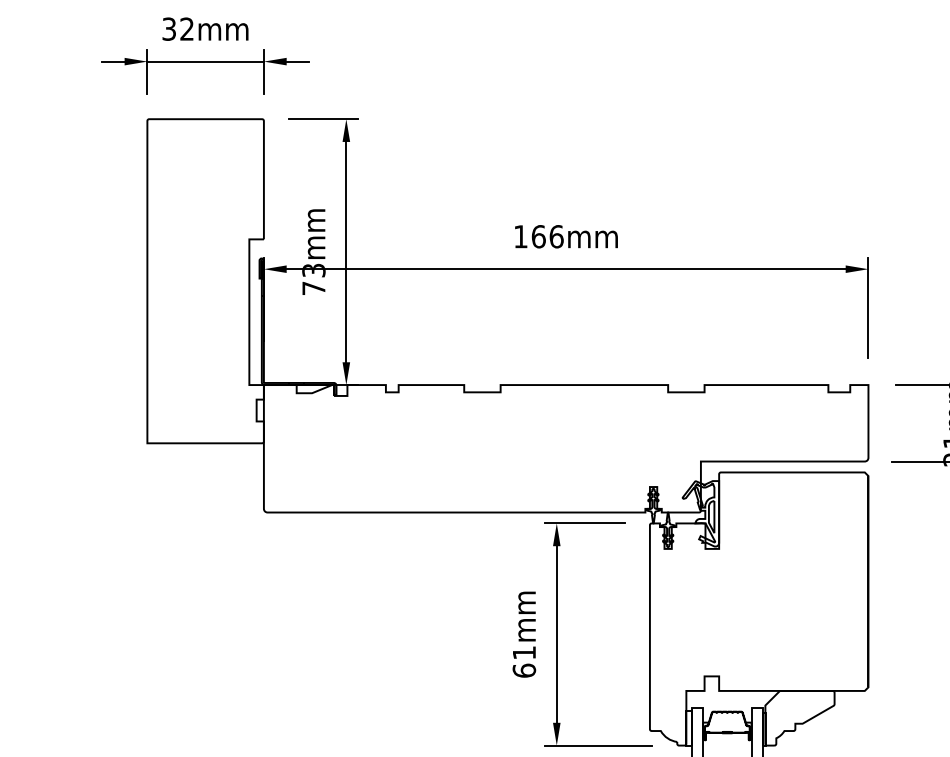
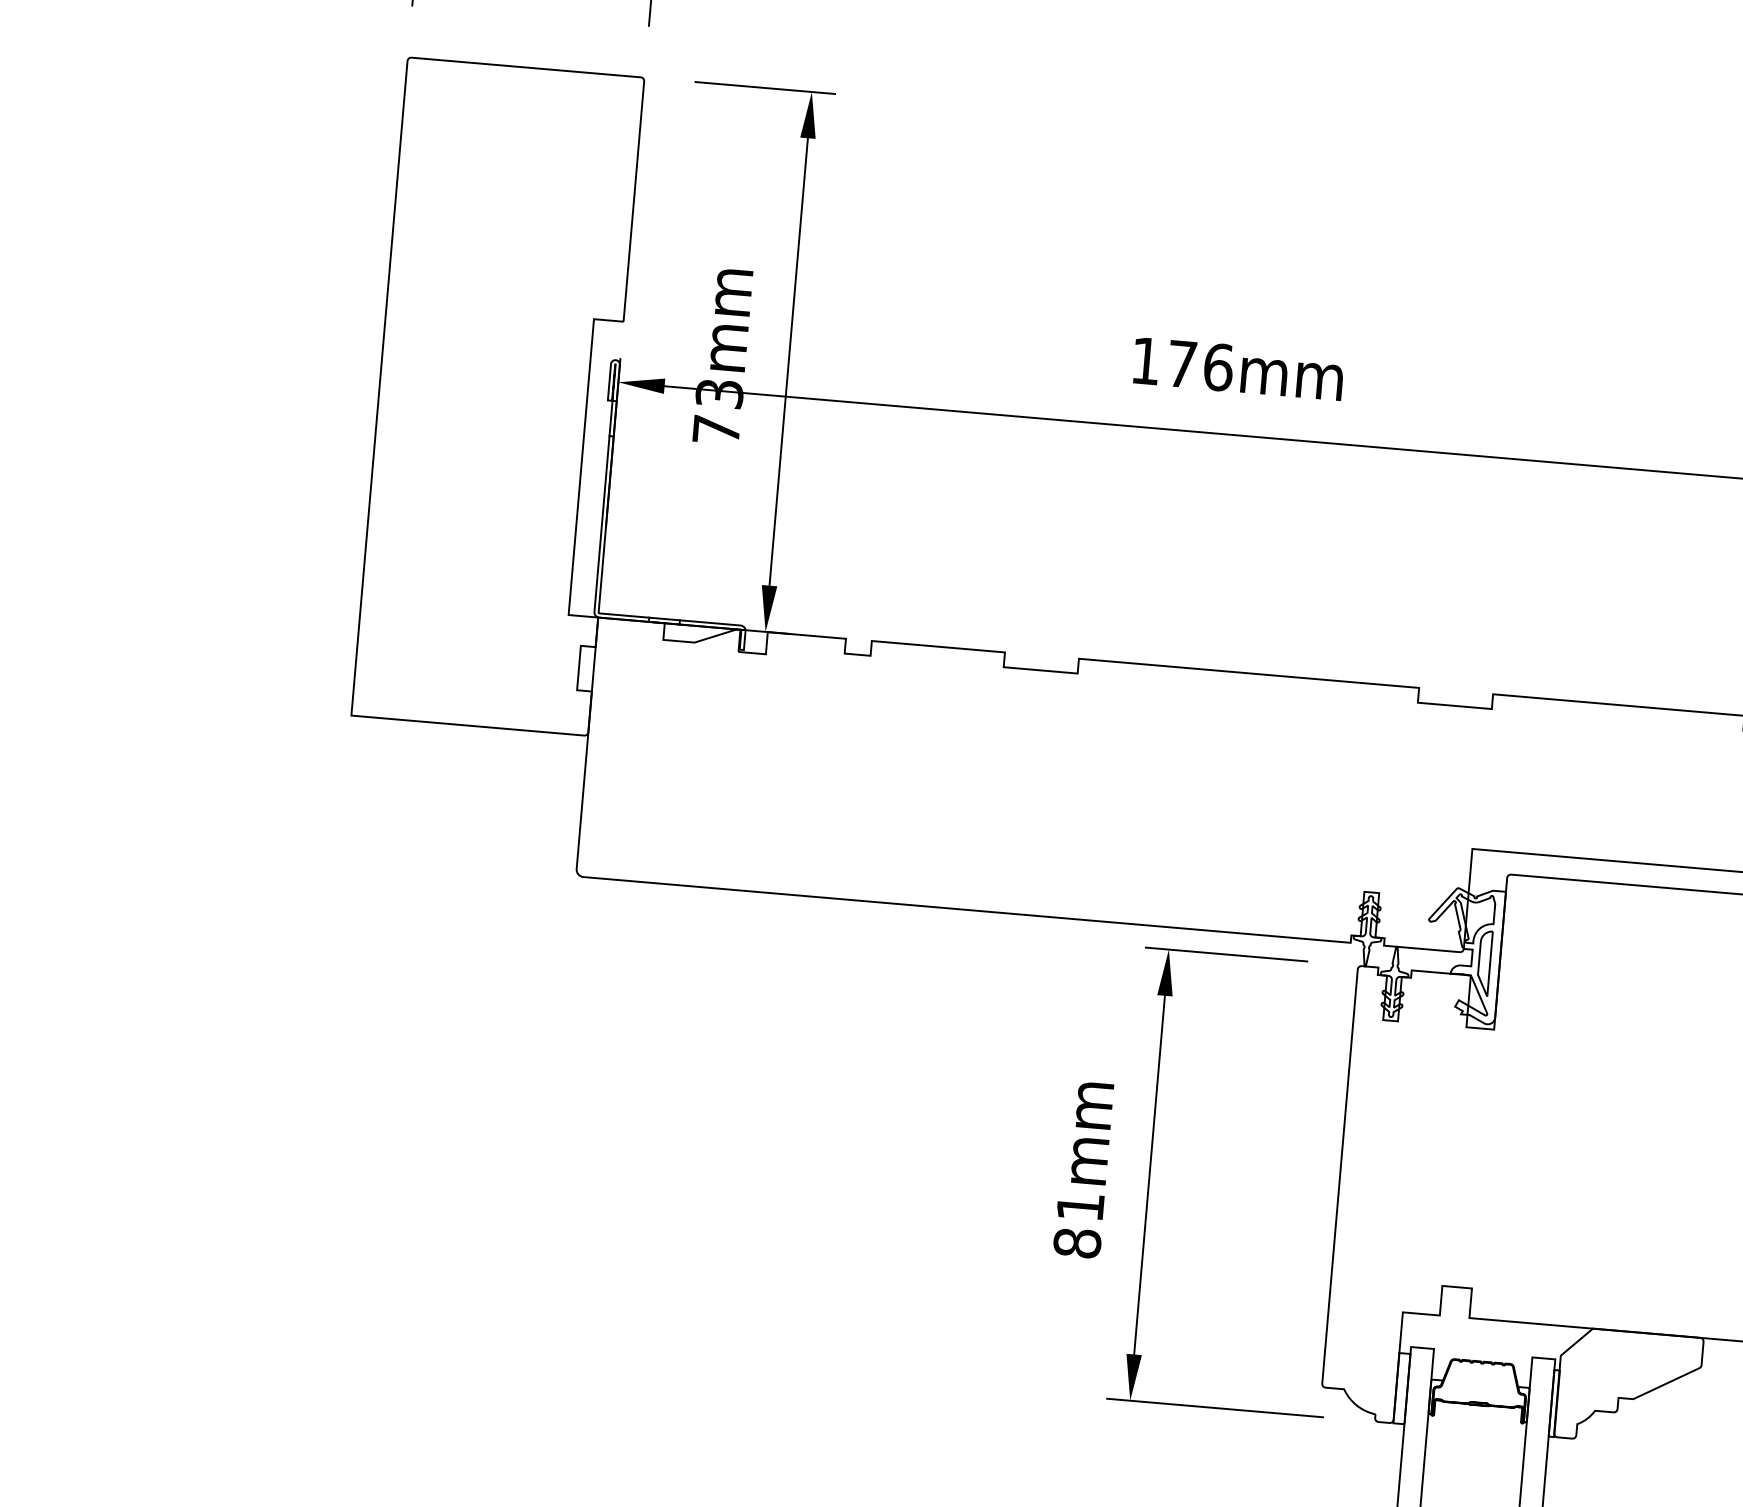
text: (538, 236) -> (1181, 363), 166mm -> 176mm
text: (523, 670) -> (1075, 1242), 61mm -> 81mm

